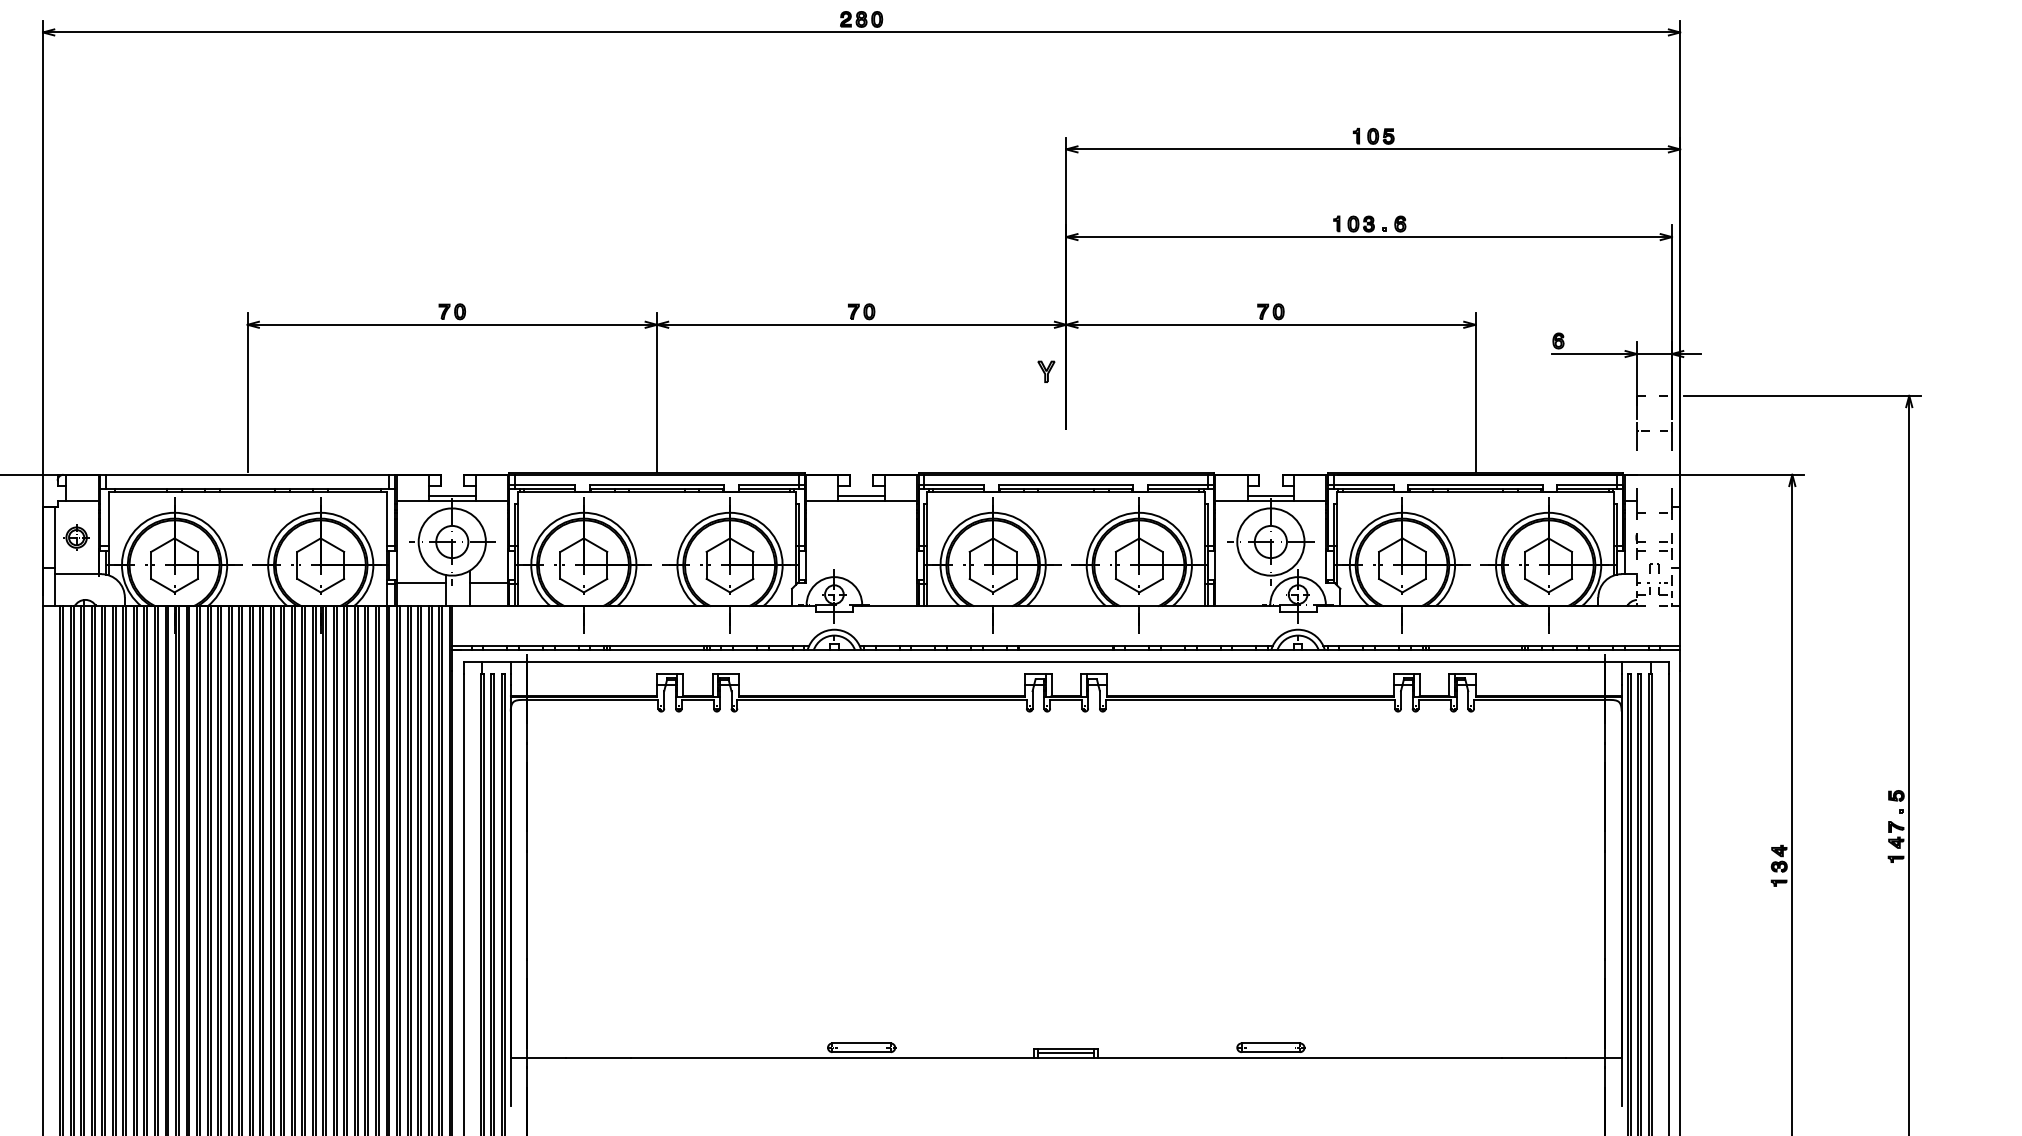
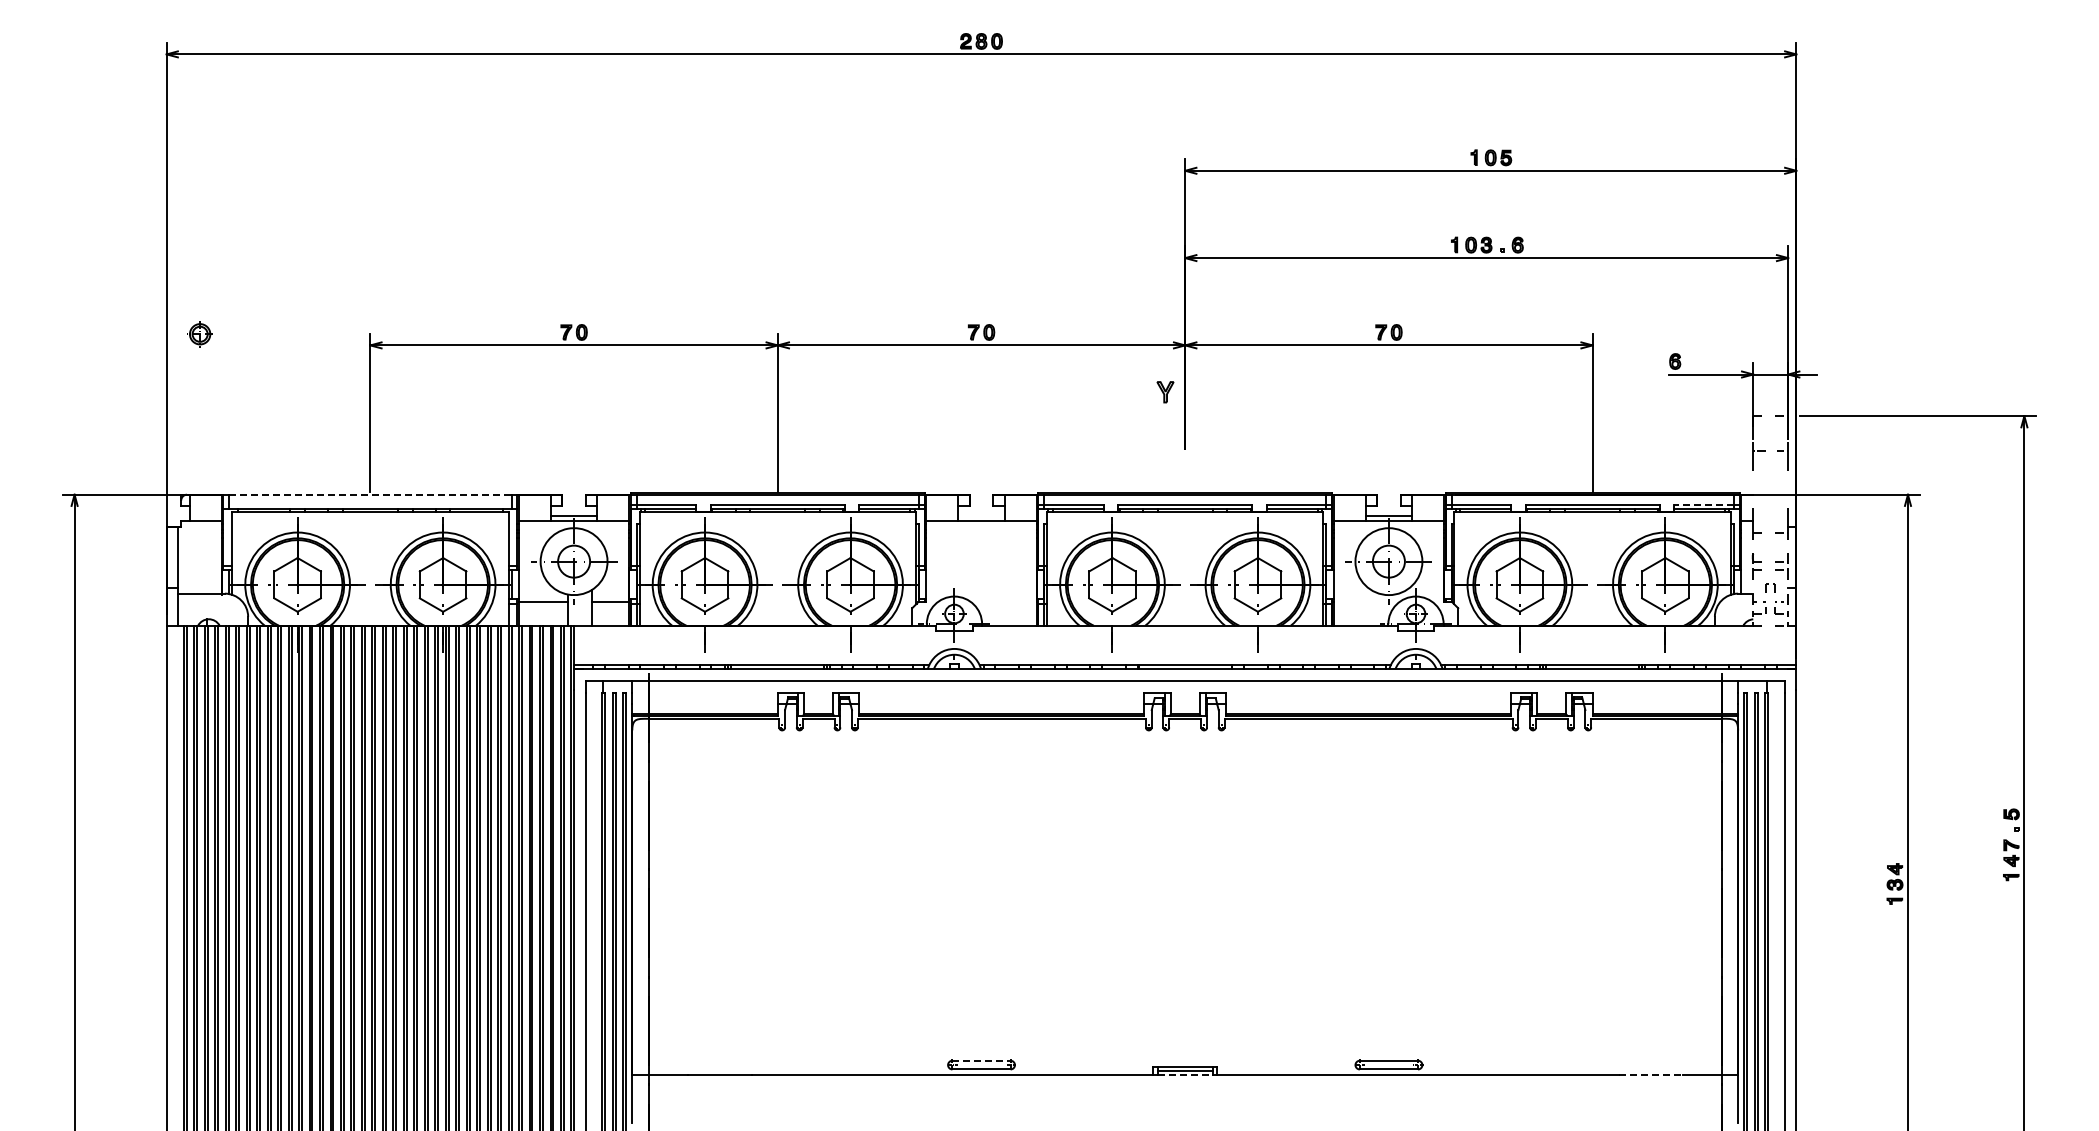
line: (247, 474) -> (370, 494), solid -> dashed
line: (1586, 484) -> (1703, 504), solid -> dashed
line: (861, 495) -> (981, 515), removed
part: (75, 537) -> (199, 334), moved
line: (862, 1043) -> (982, 1060), solid -> dashed
line: (1066, 1058) -> (1185, 1075), solid -> dashed
line: (1534, 1058) -> (1651, 1075), solid -> dashed

